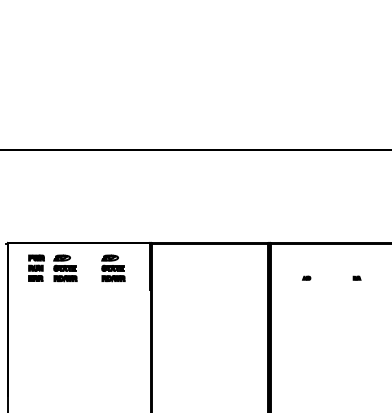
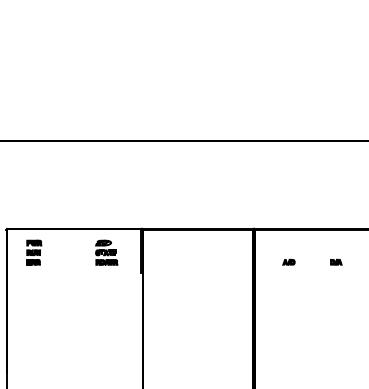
part: (65, 268) -> (61, 252), removed
part: (306, 277) -> (288, 261), size x1.67
part: (356, 277) -> (335, 261), size x1.67

